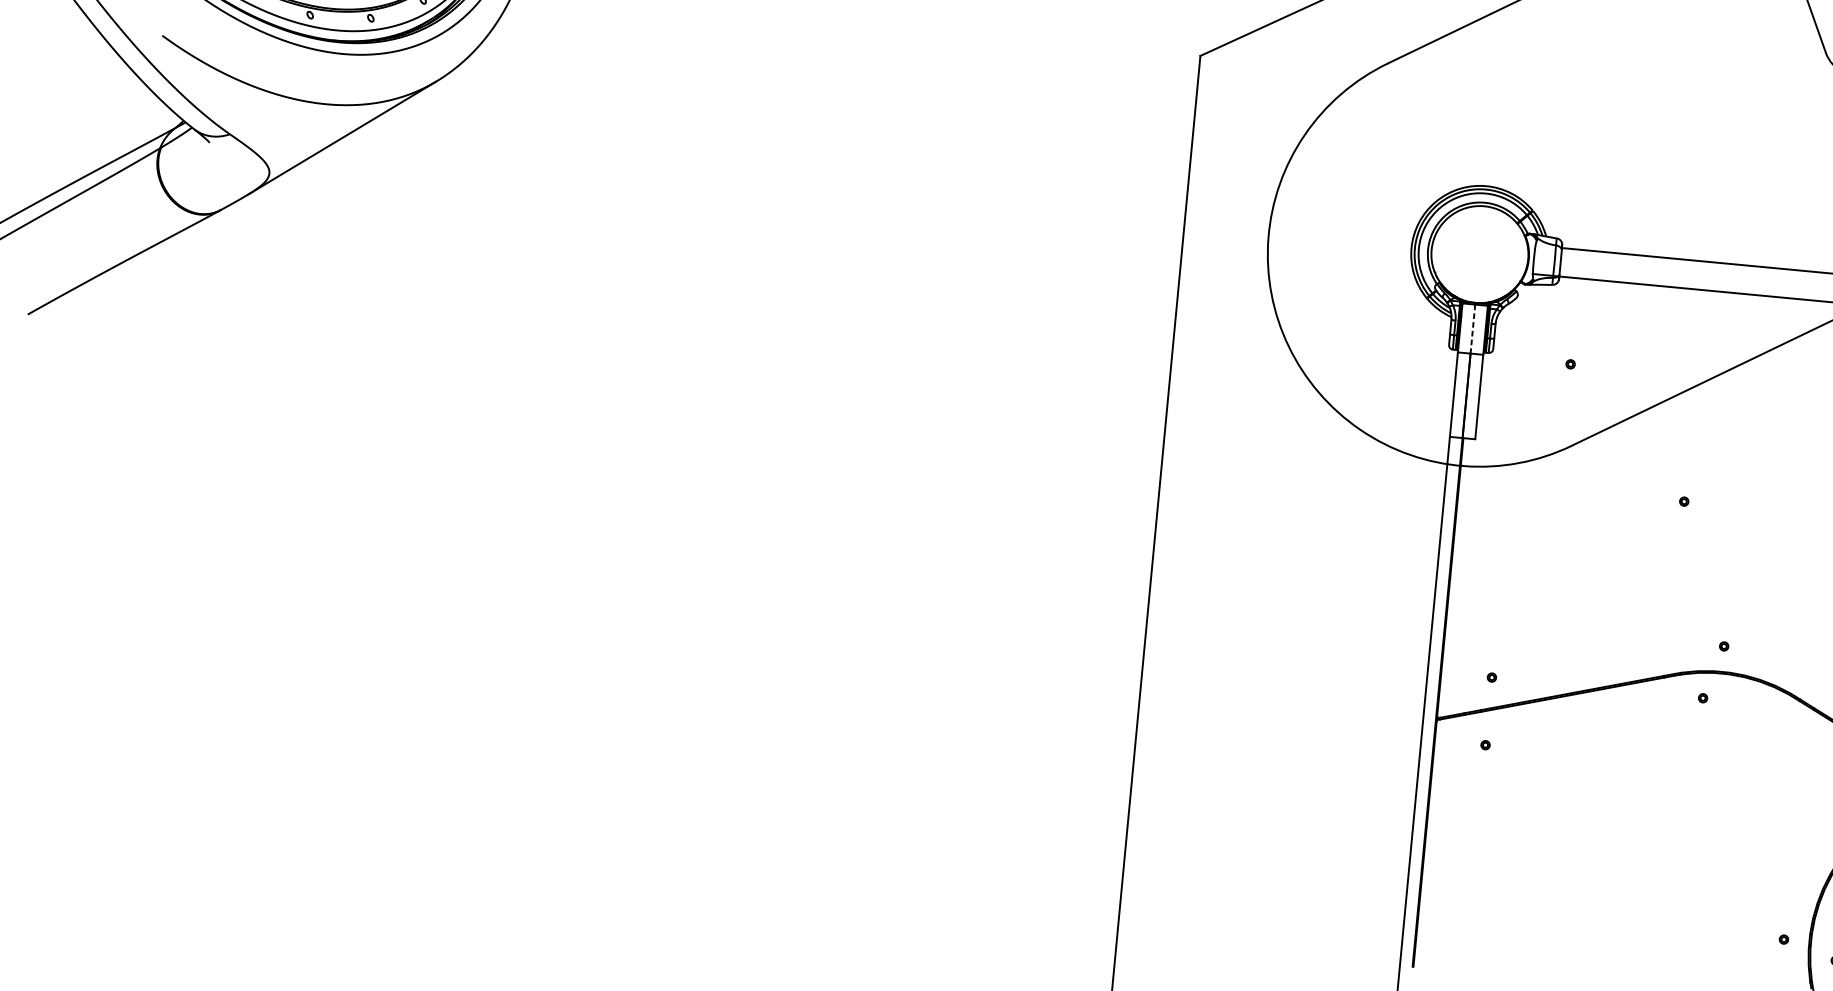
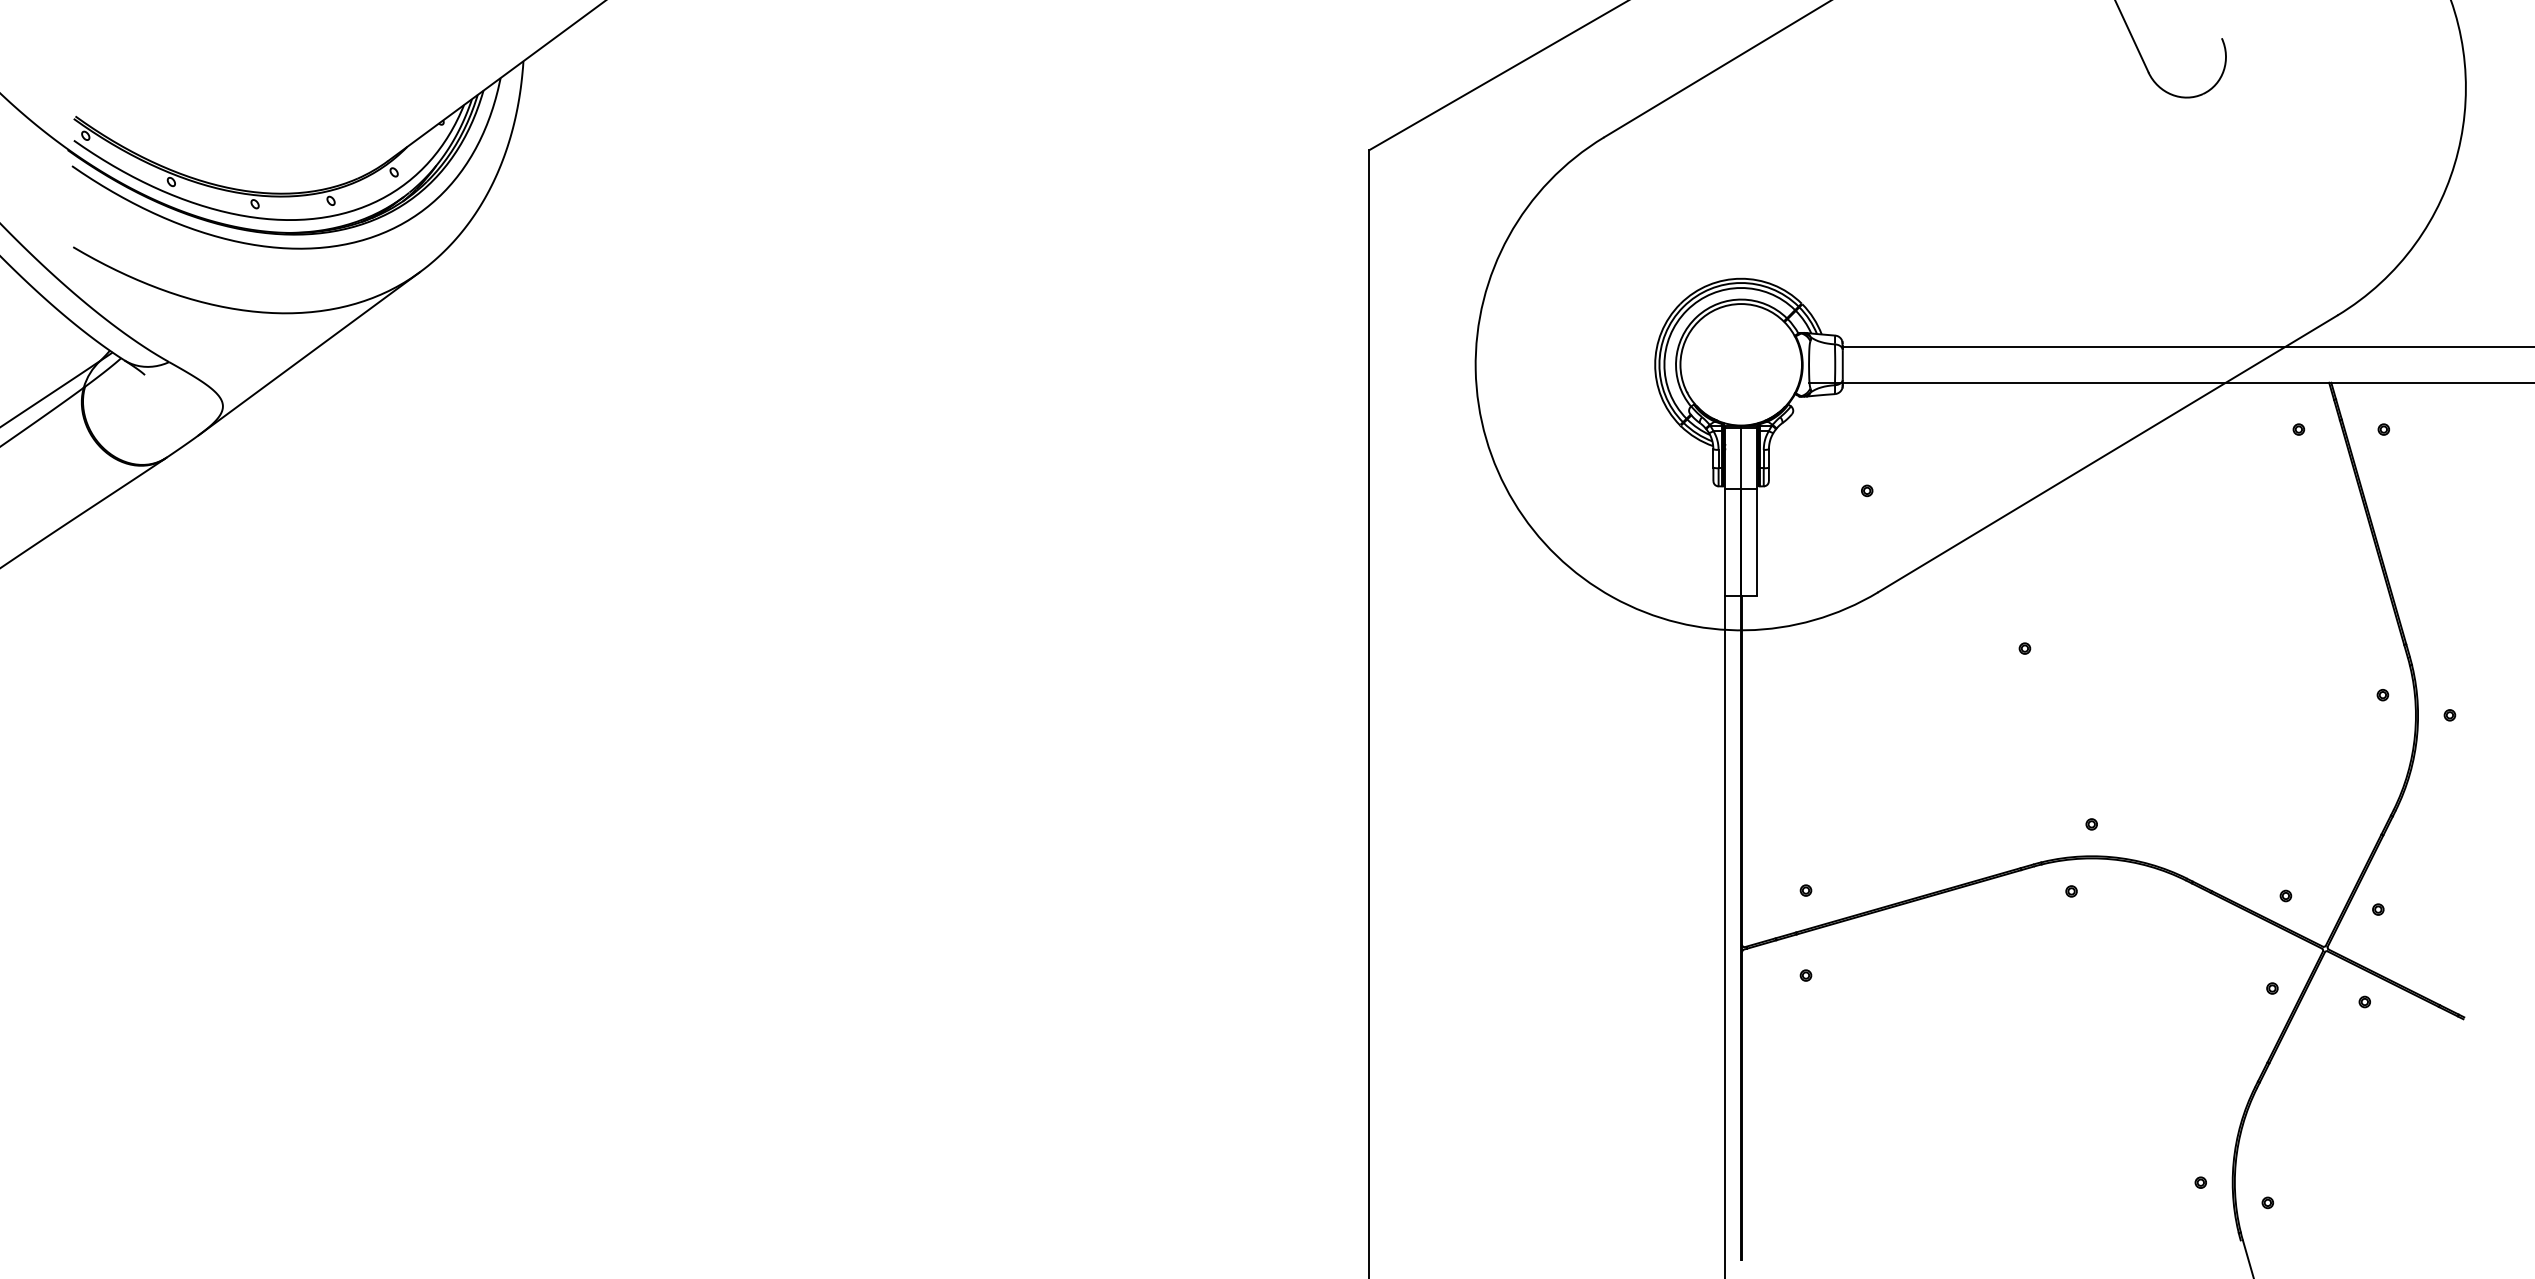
line: (1473, 329) -> (1741, 458), dashed -> solid

